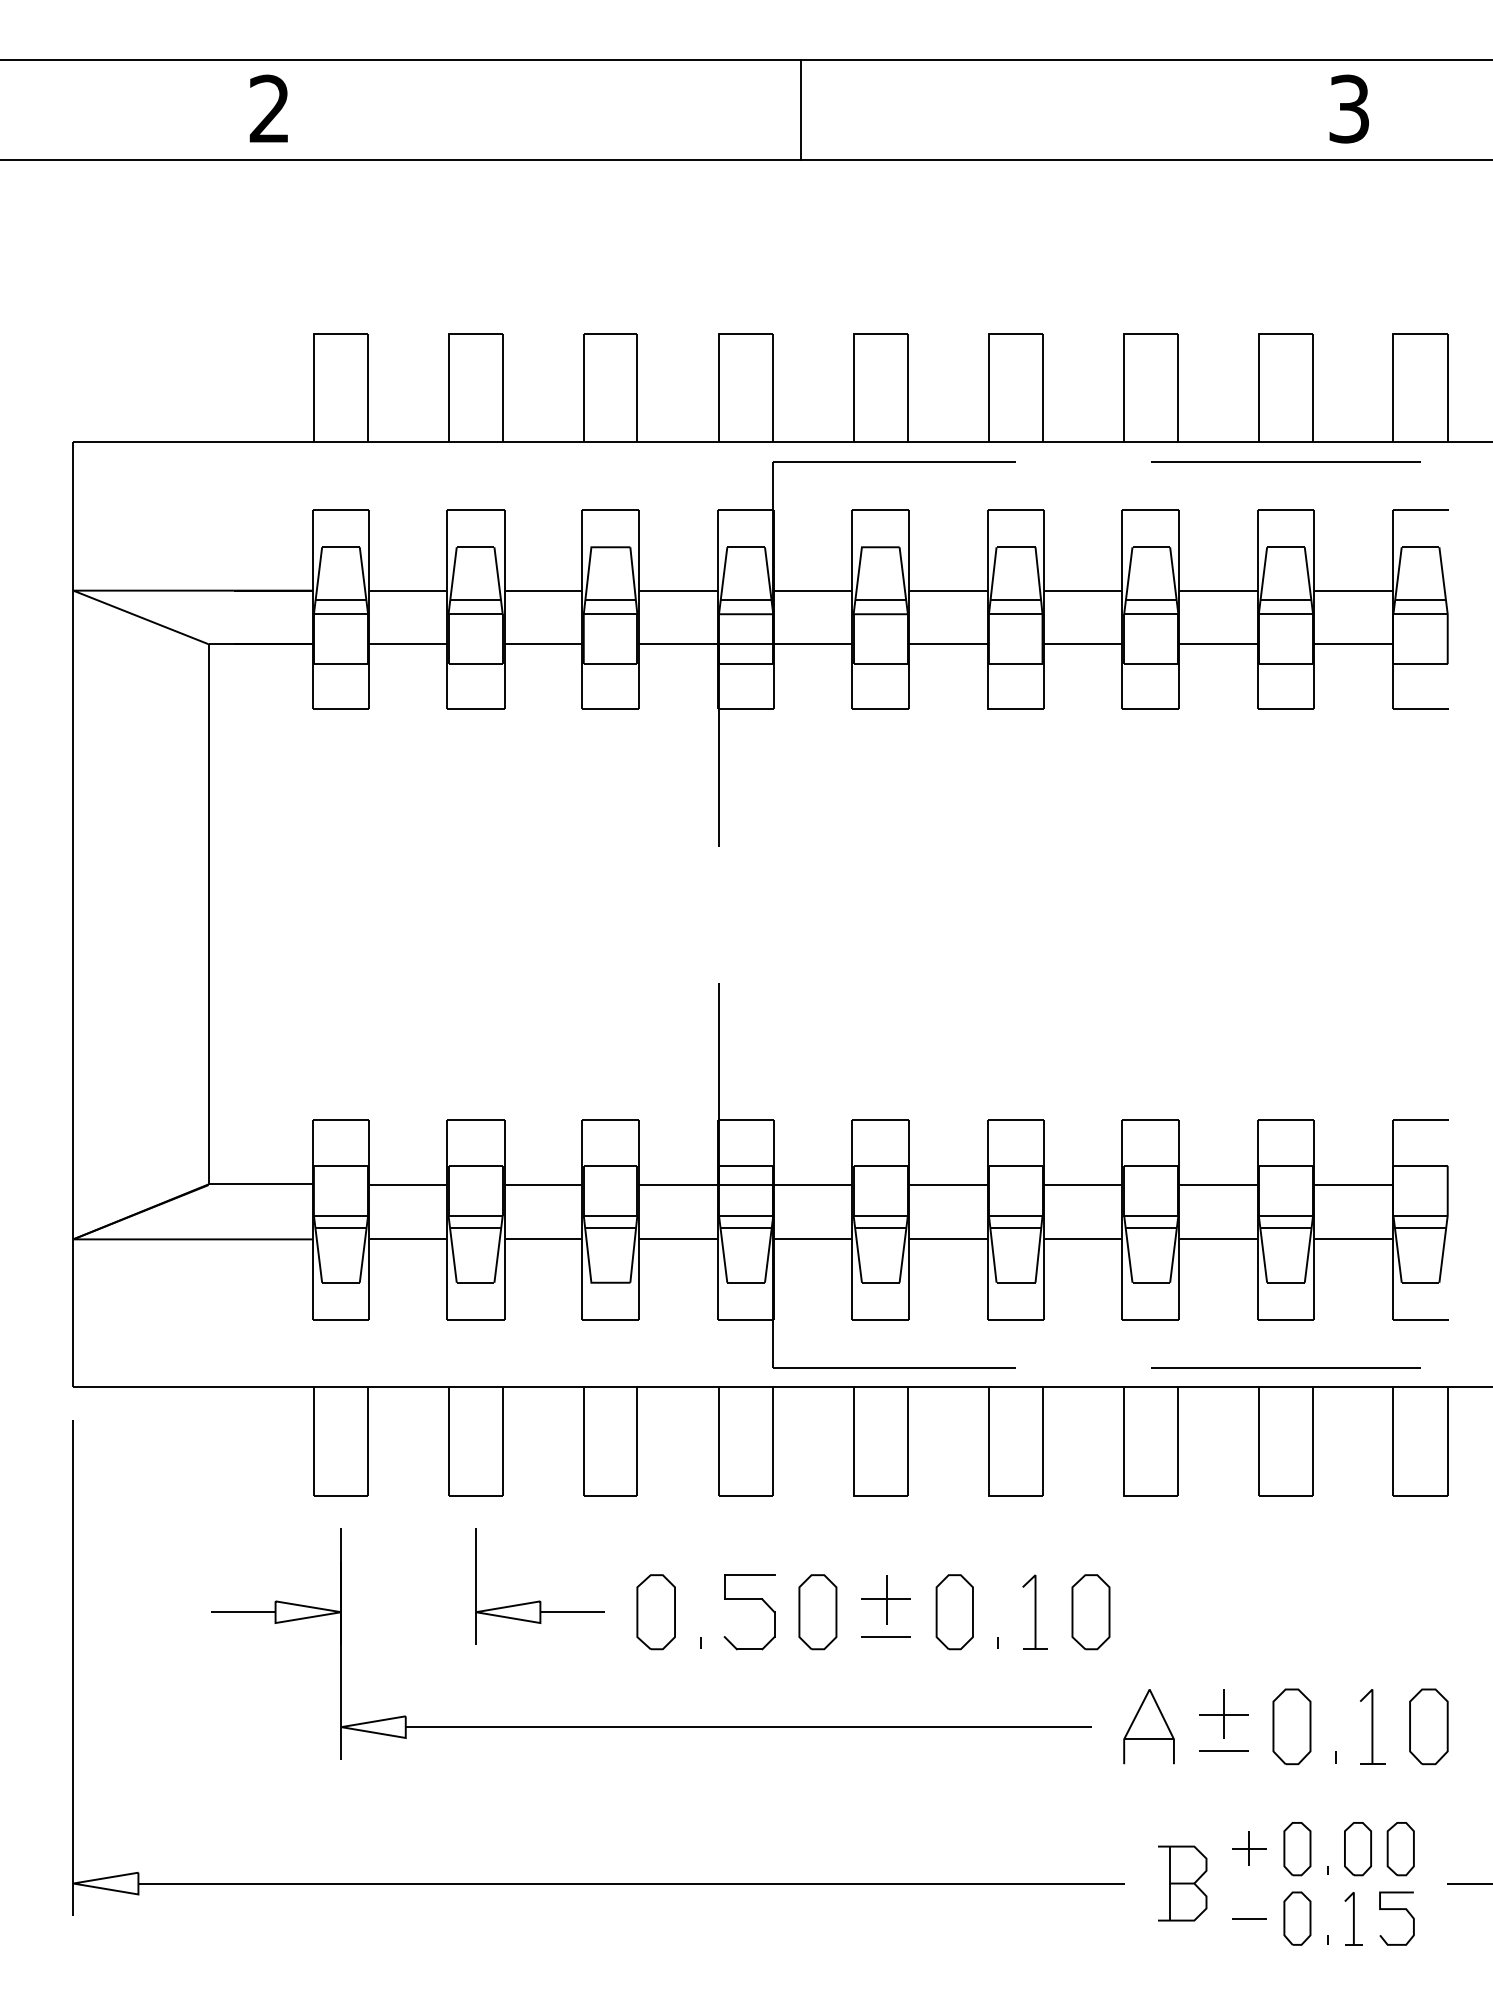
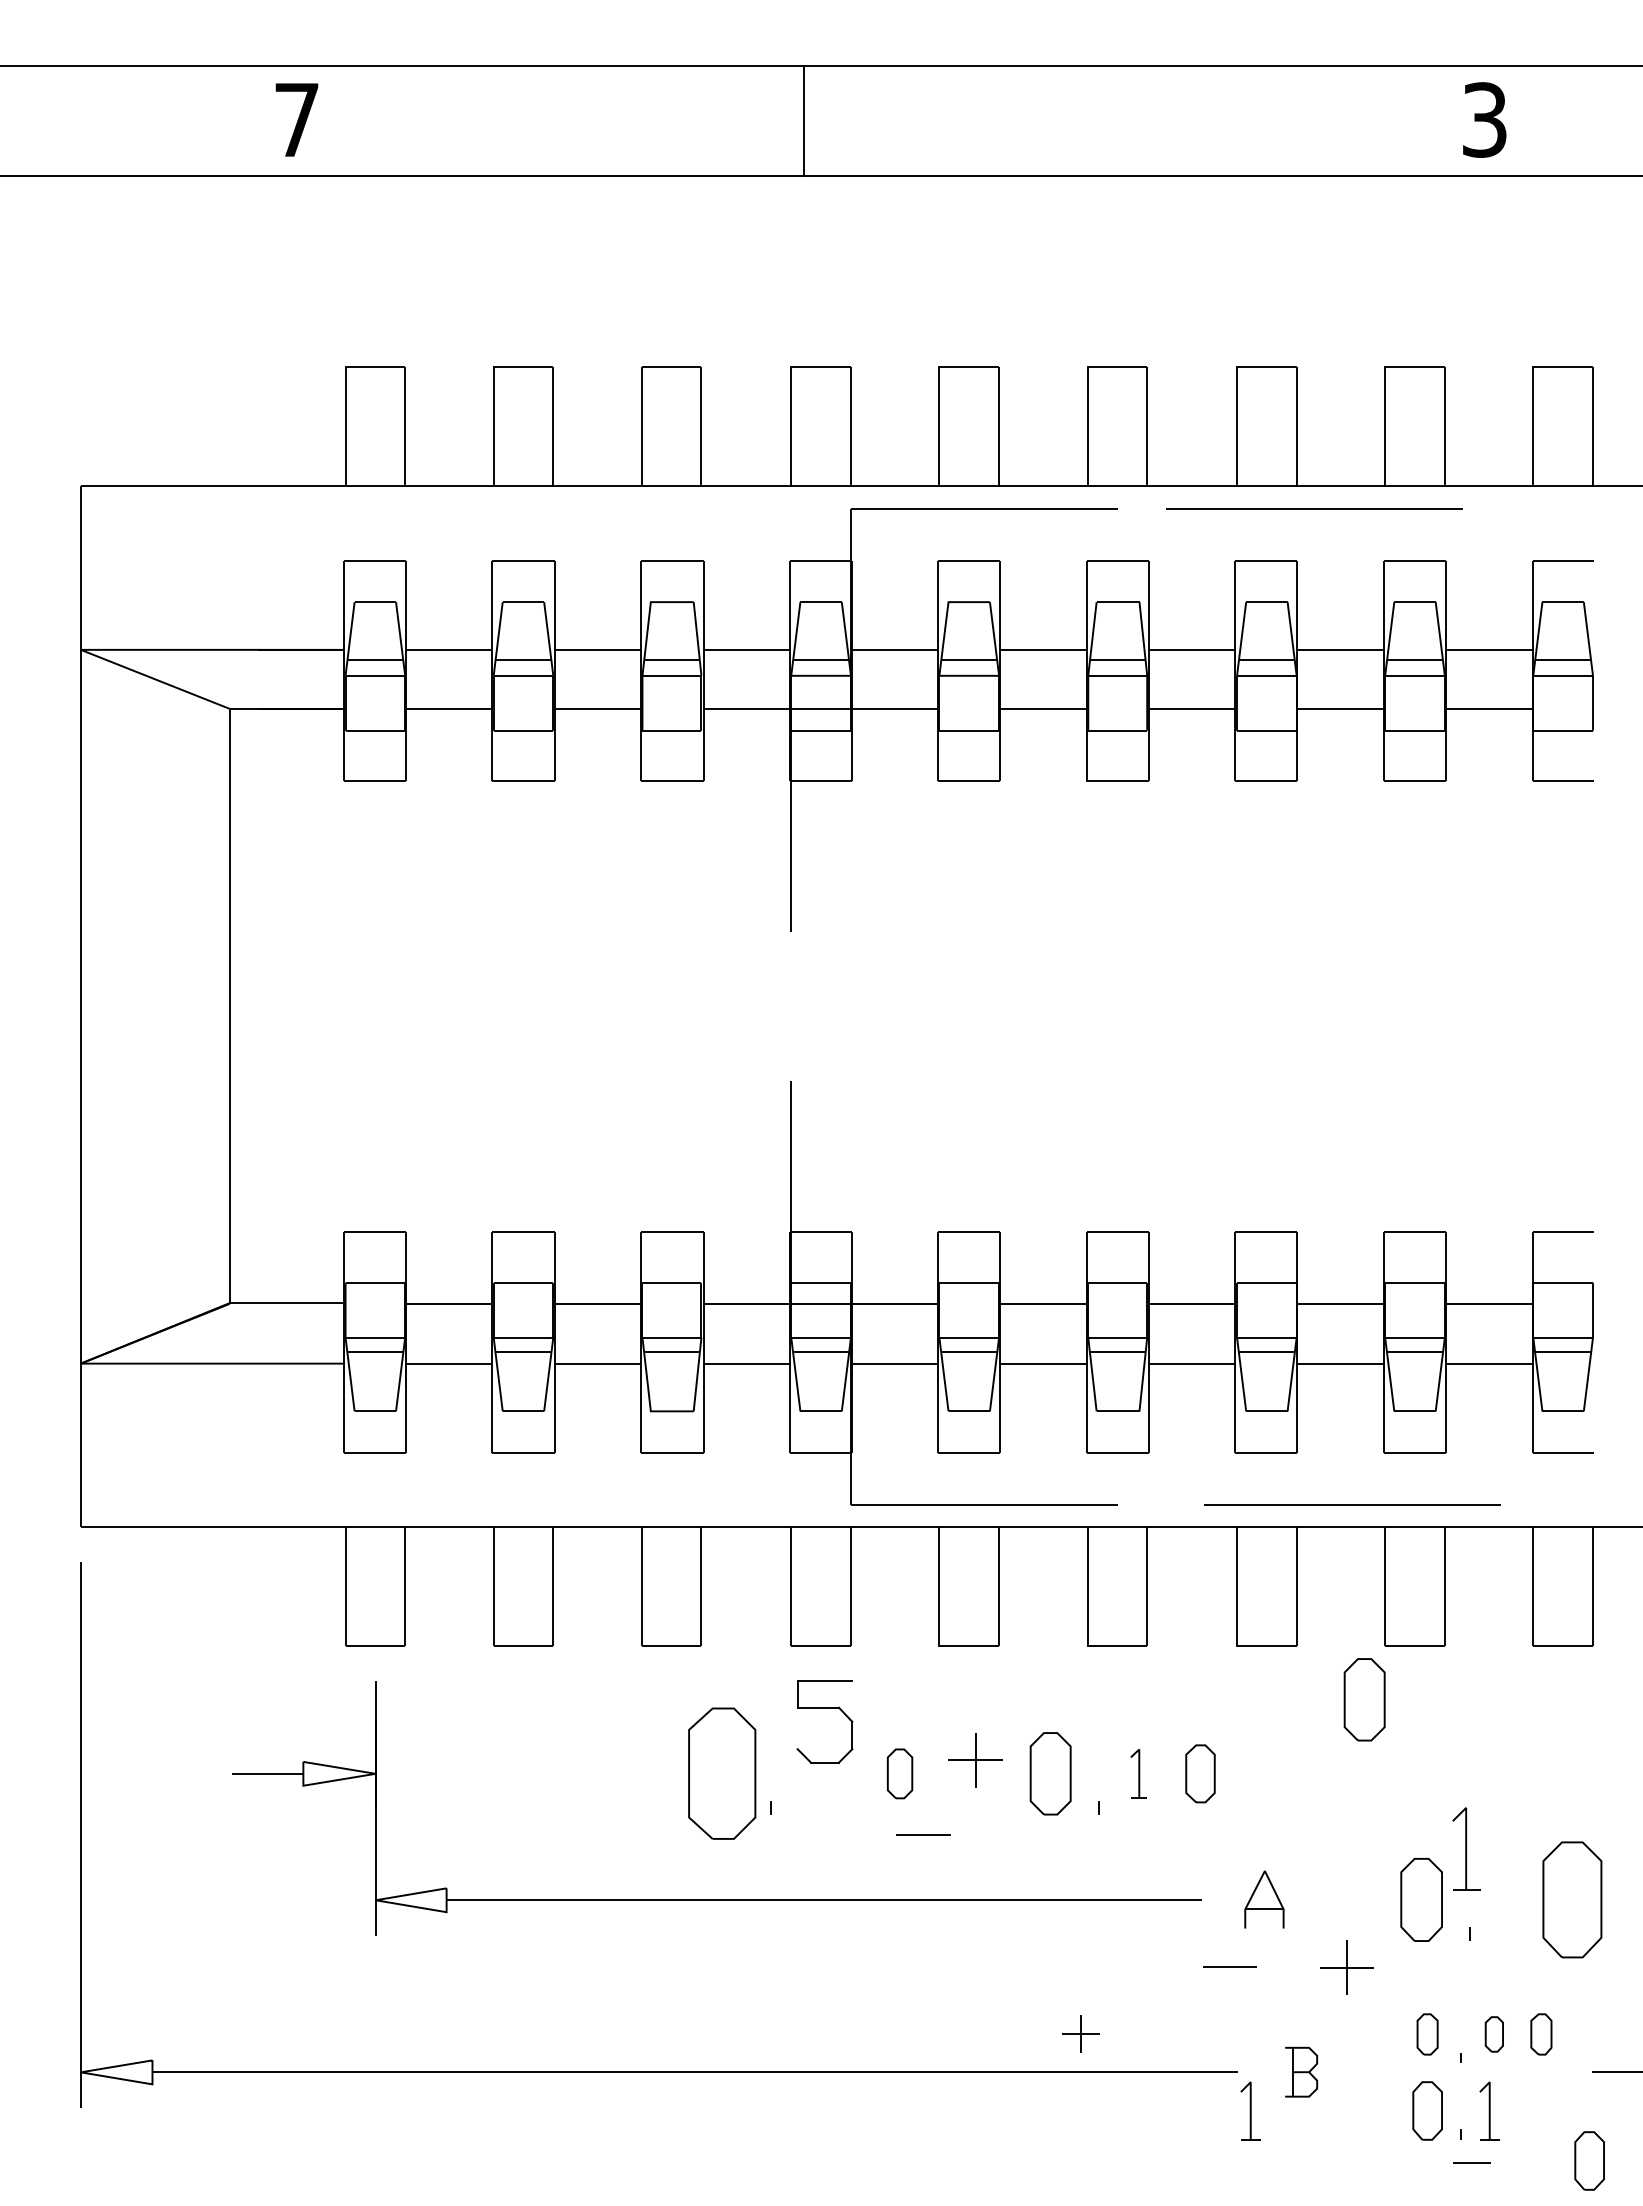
text: (269, 108) -> (296, 119), 2 -> 7
line: (800, 110) -> (803, 121), moved
line: (1286, 462) -> (1314, 508), moved
line: (1286, 1367) -> (1352, 1504), moved
part: (1240, 1544) -> (1364, 1699), added
part: (749, 1600) -> (824, 1708), moved
part: (540, 1601) -> (594, 1761), removed
part: (655, 1611) -> (721, 1773), size x1.6
part: (817, 1611) -> (899, 1773), size x0.6
part: (1034, 1611) -> (1138, 1773), size x0.6
part: (1090, 1611) -> (1200, 1773), size x0.7
line: (886, 1636) -> (923, 1834), moved
part: (1223, 1714) -> (1346, 1967), moved
part: (1149, 1726) -> (1264, 1899), size x0.7
part: (1372, 1726) -> (1466, 1848), moved
part: (1428, 1726) -> (1571, 1899), size x1.4
line: (1223, 1750) -> (1229, 1966), moved
part: (1249, 1848) -> (1080, 2033), moved
part: (1297, 1849) -> (1427, 2034), size x0.7
part: (1358, 1849) -> (1494, 2034), size x0.6
part: (1400, 1849) -> (1541, 2034), size x0.7
part: (1182, 1882) -> (1301, 2071), size x0.6
curve: (1396, 1910) -> (1536, 2101), removed
part: (1136, 1918) -> (1250, 2110), added
line: (1249, 1918) -> (1471, 2162), moved
part: (1444, 1963) -> (1589, 2160), added

